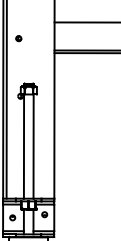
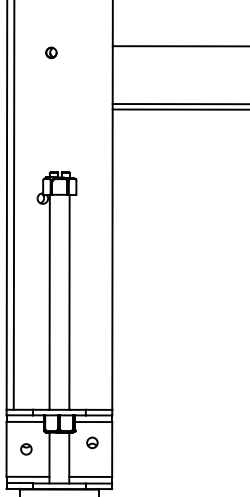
part: (18, 38) -> (50, 52), moved

